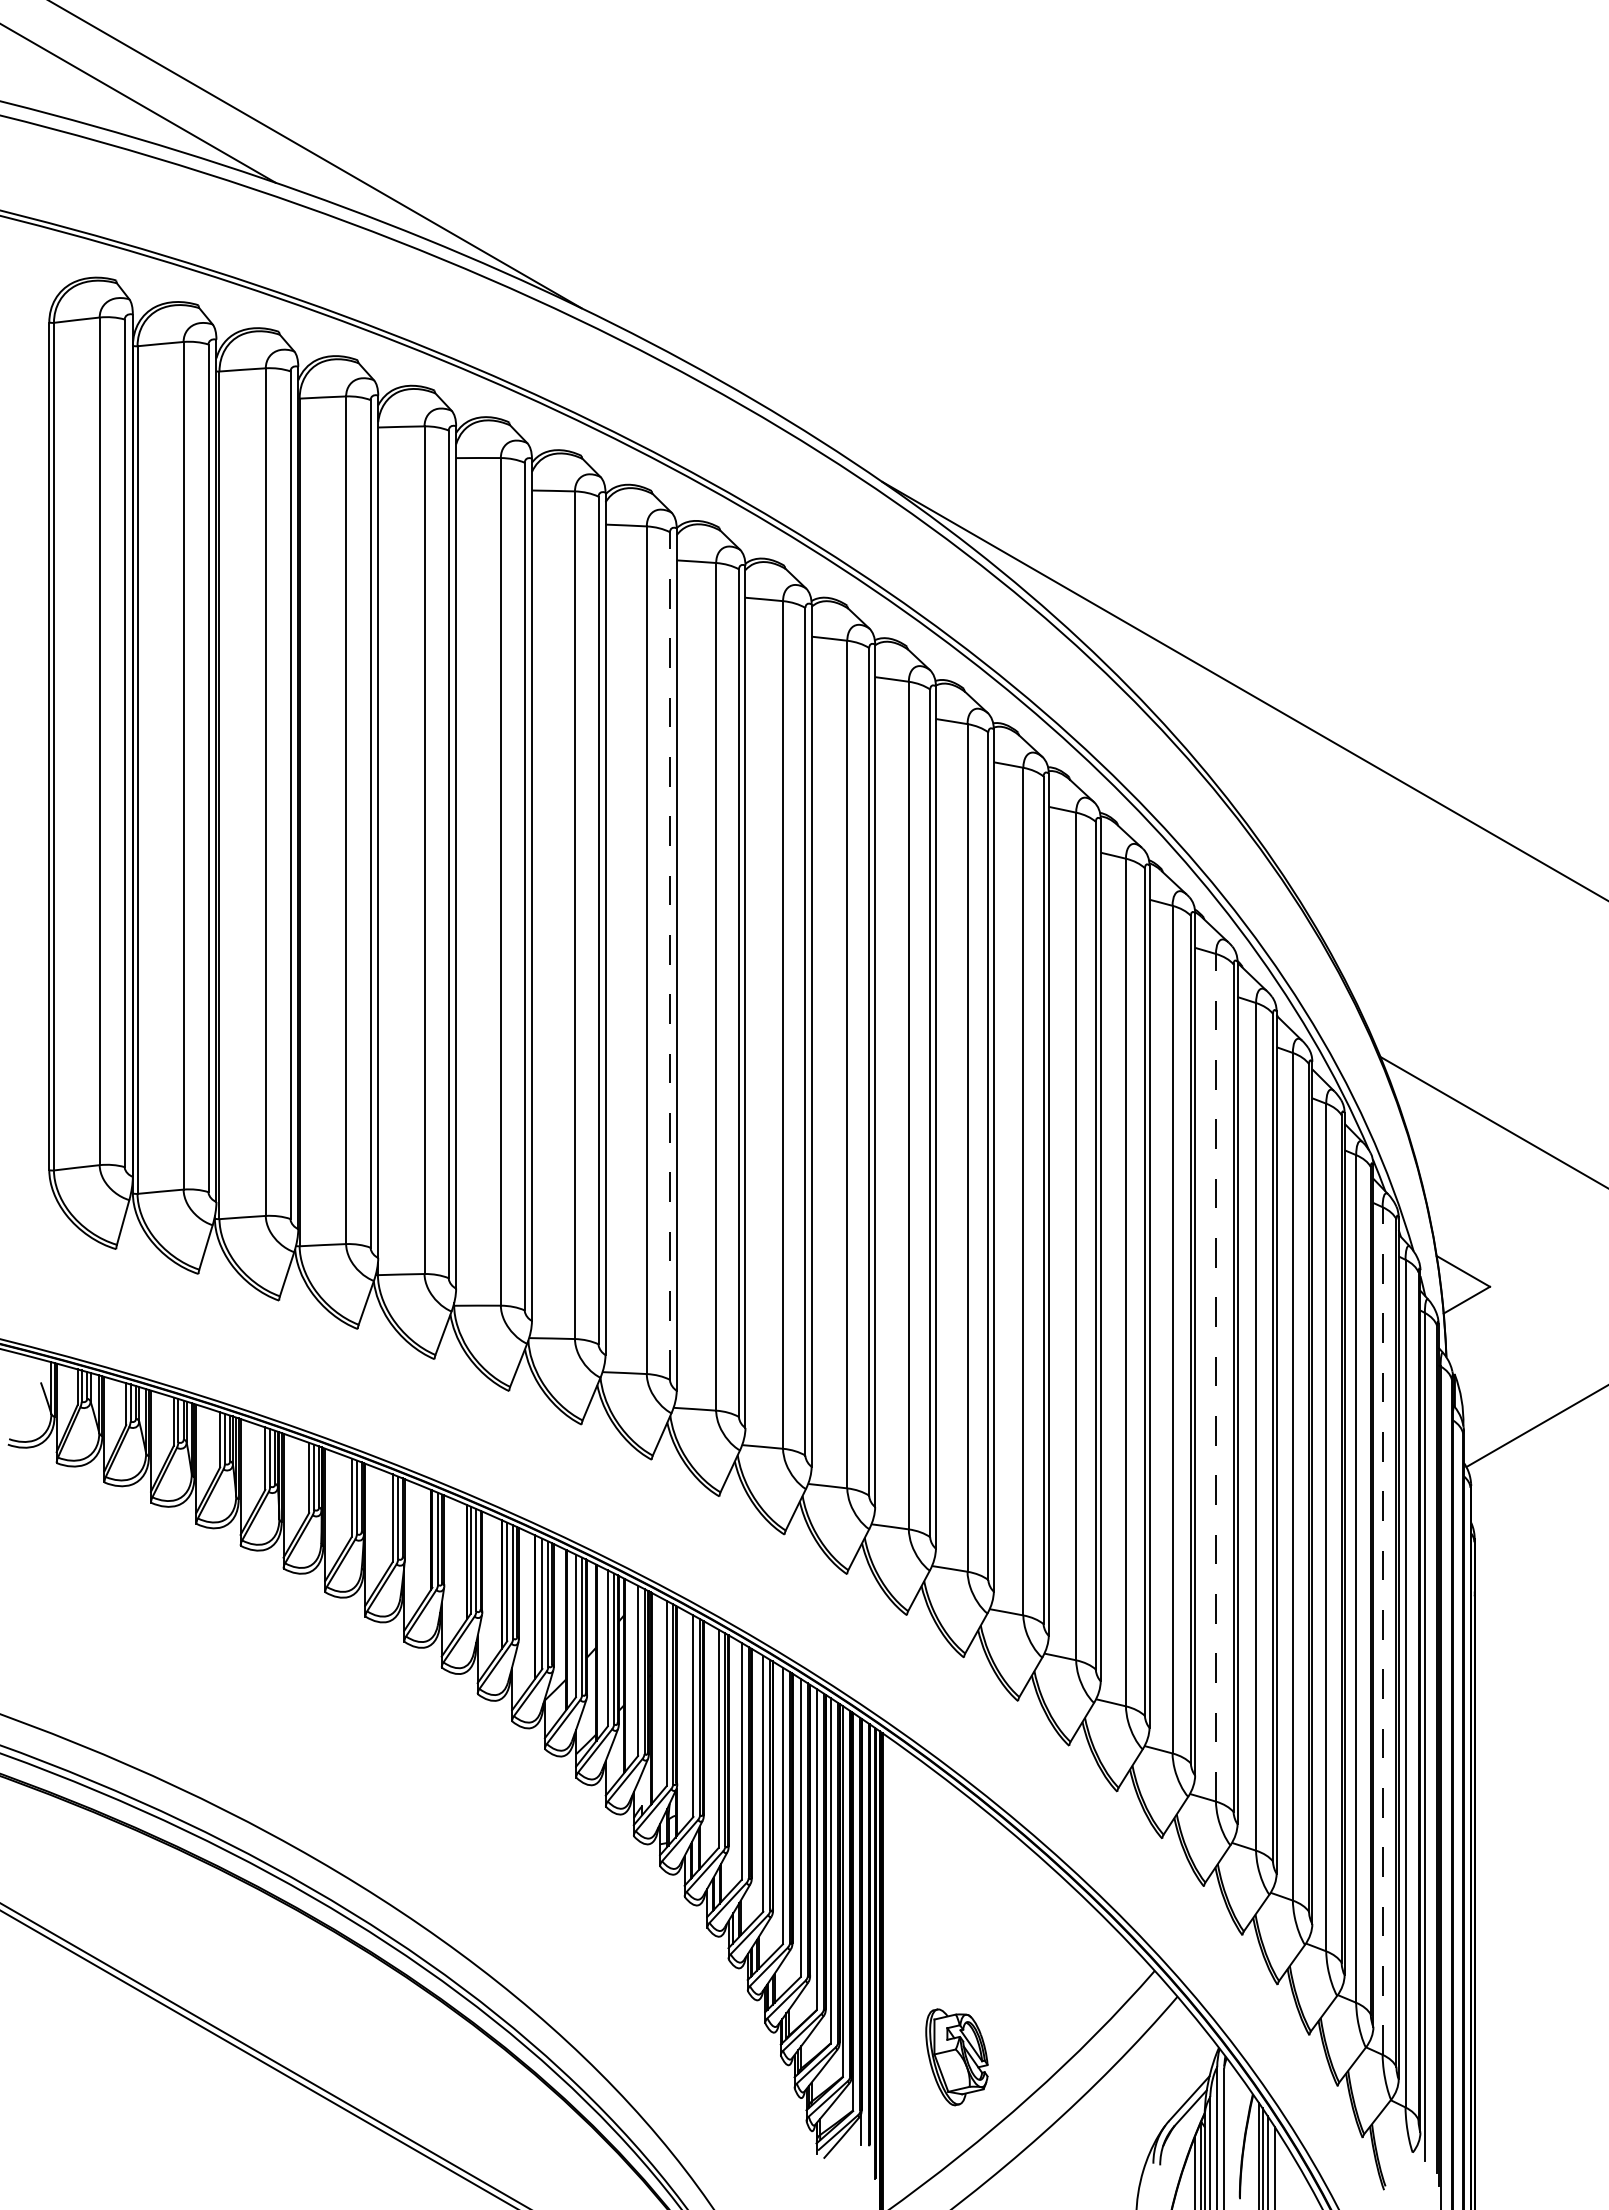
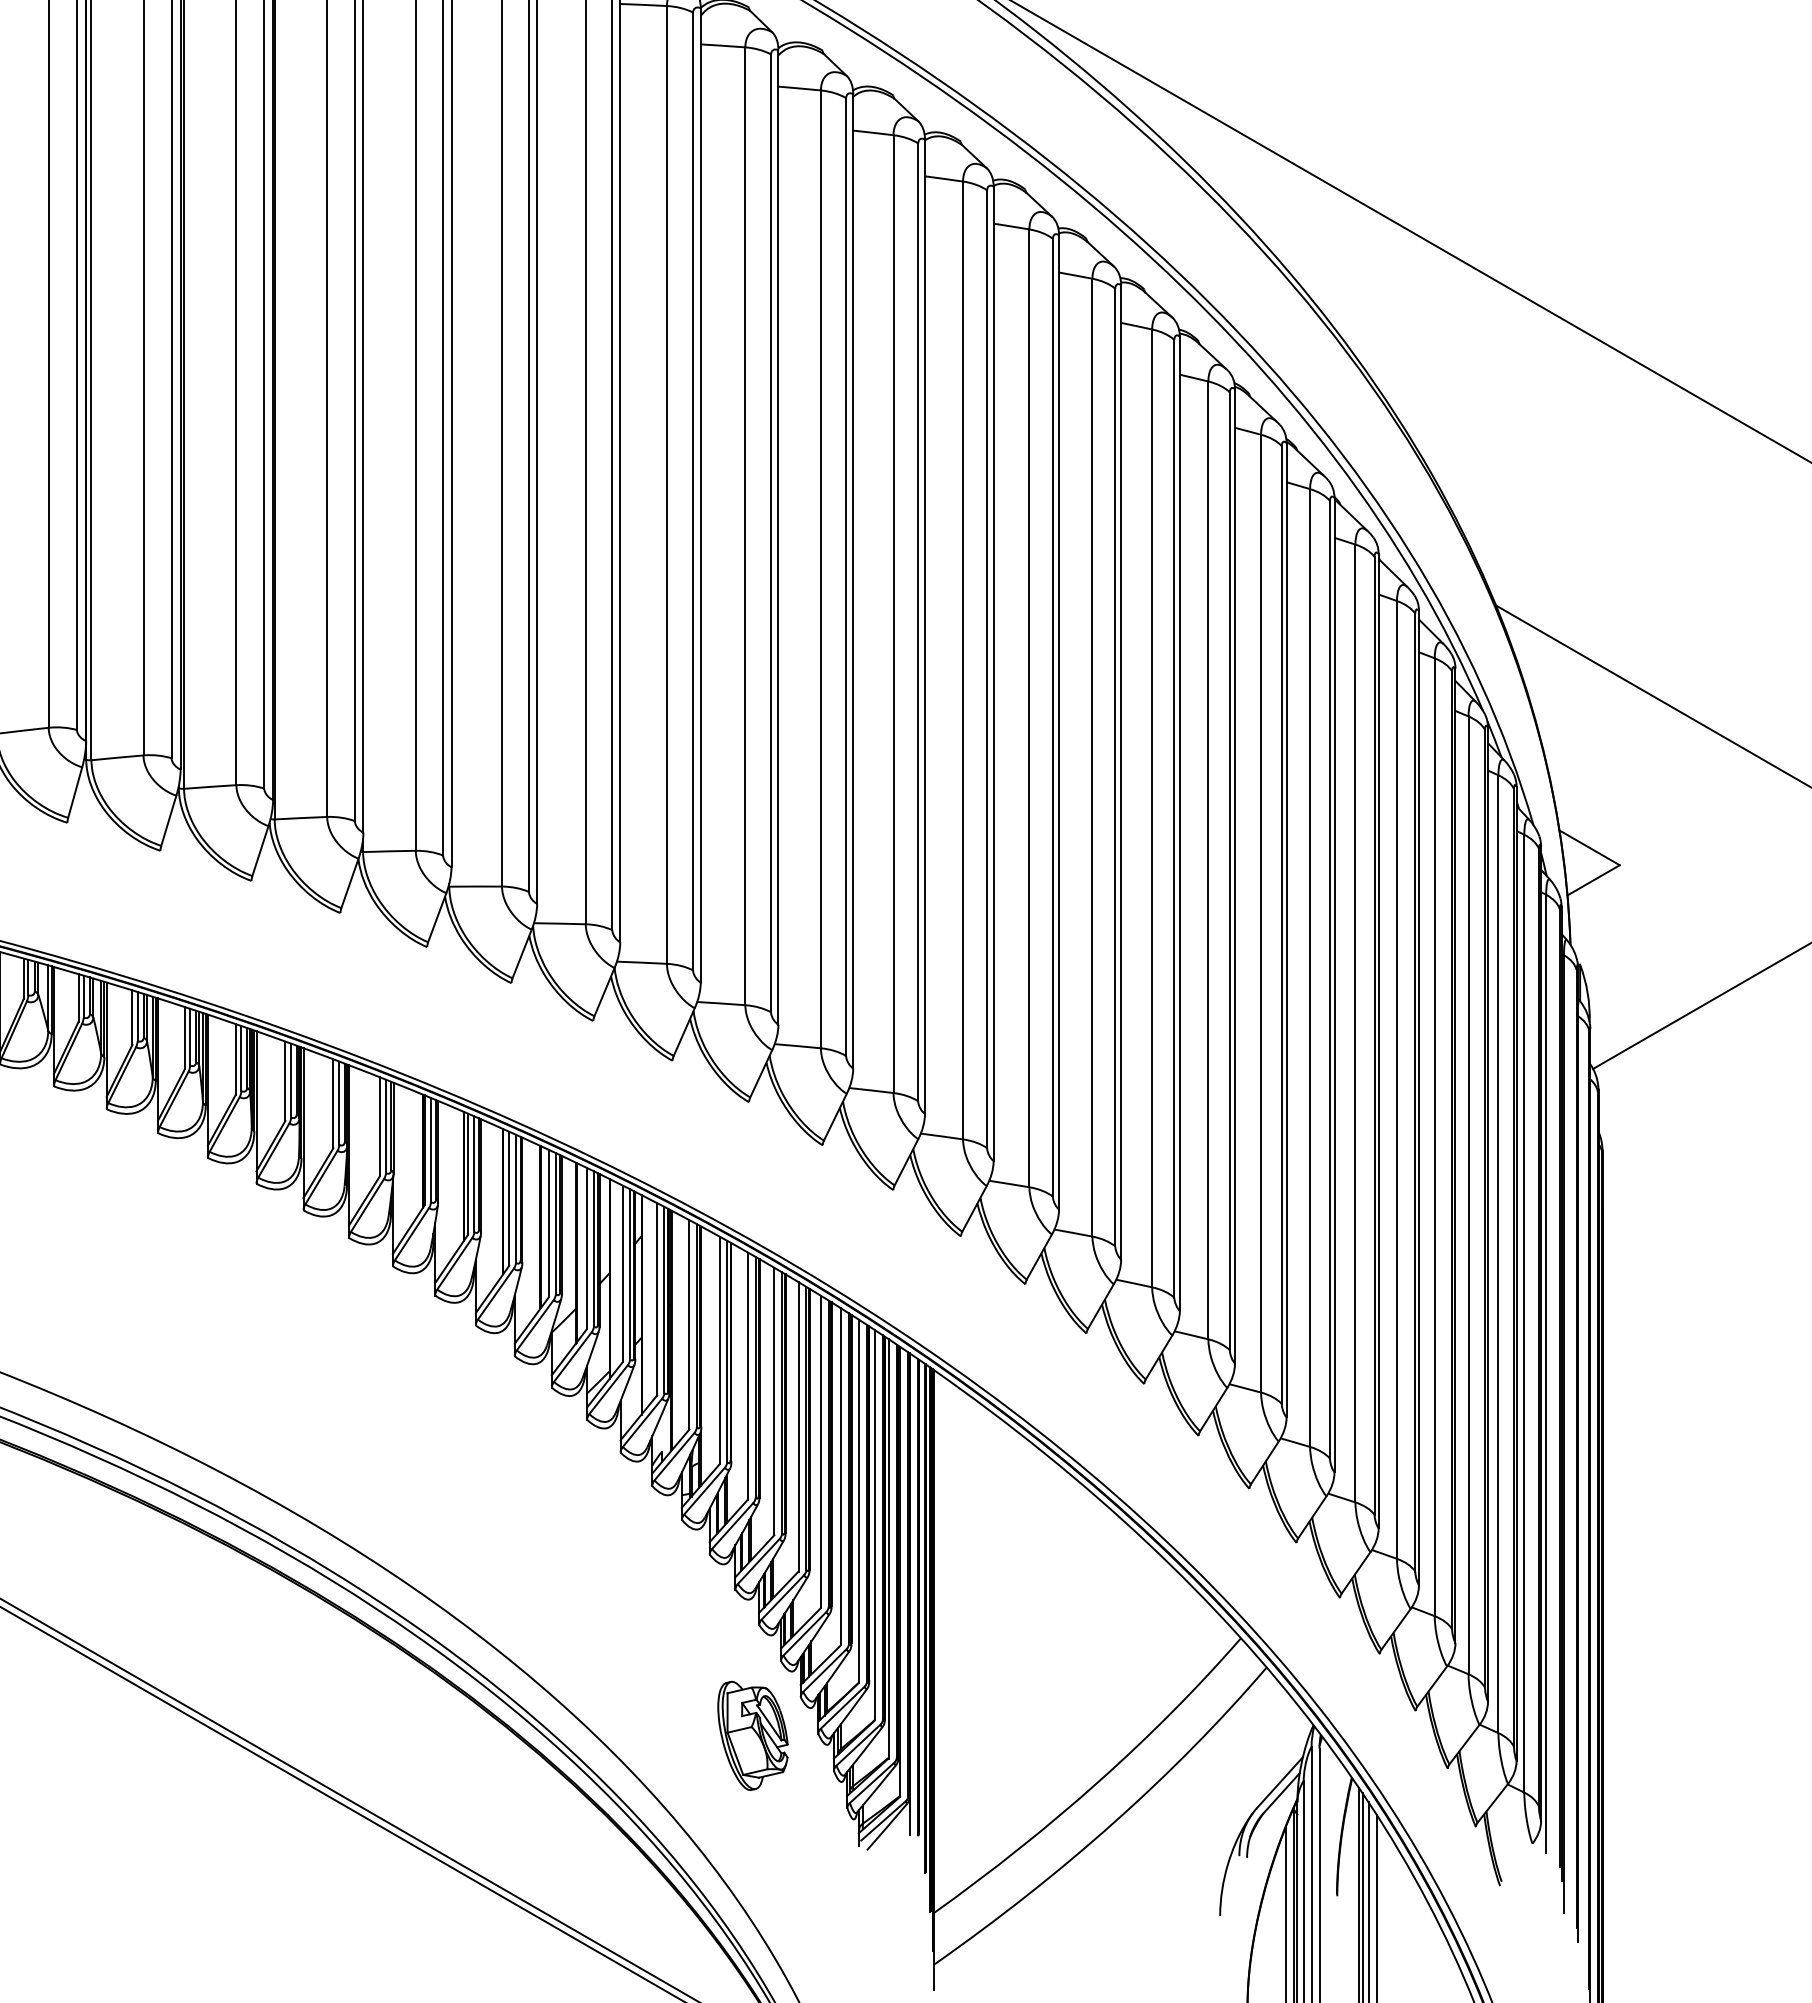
line: (670, 956) -> (693, 492), dashed -> solid
line: (1215, 1377) -> (1309, 967), dashed -> solid
line: (1382, 1631) -> (1498, 1254), dashed -> solid
part: (956, 2057) -> (752, 1736), moved

